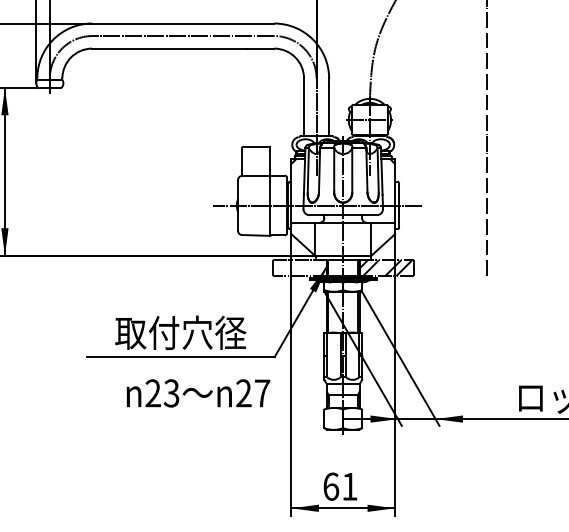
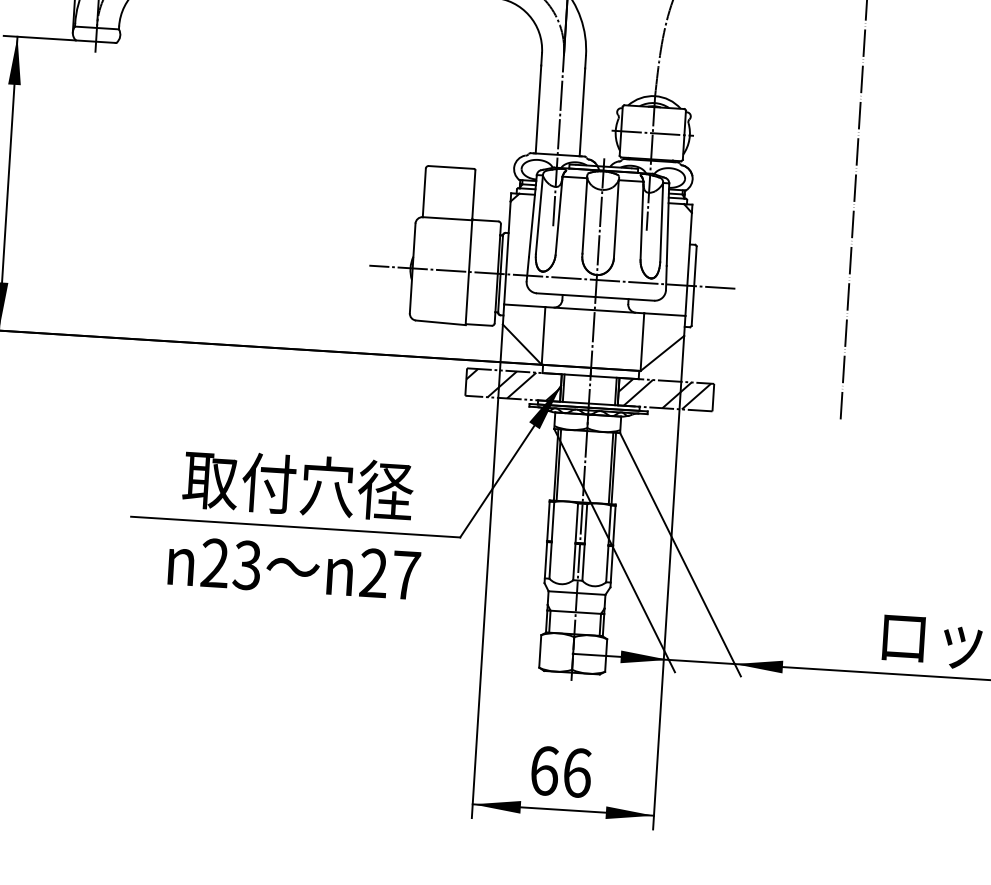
hatch: (299, 268) -> (513, 385), added
text: (198, 393) -> (294, 568), moved
text: (349, 486) -> (576, 772), 61 -> 66

